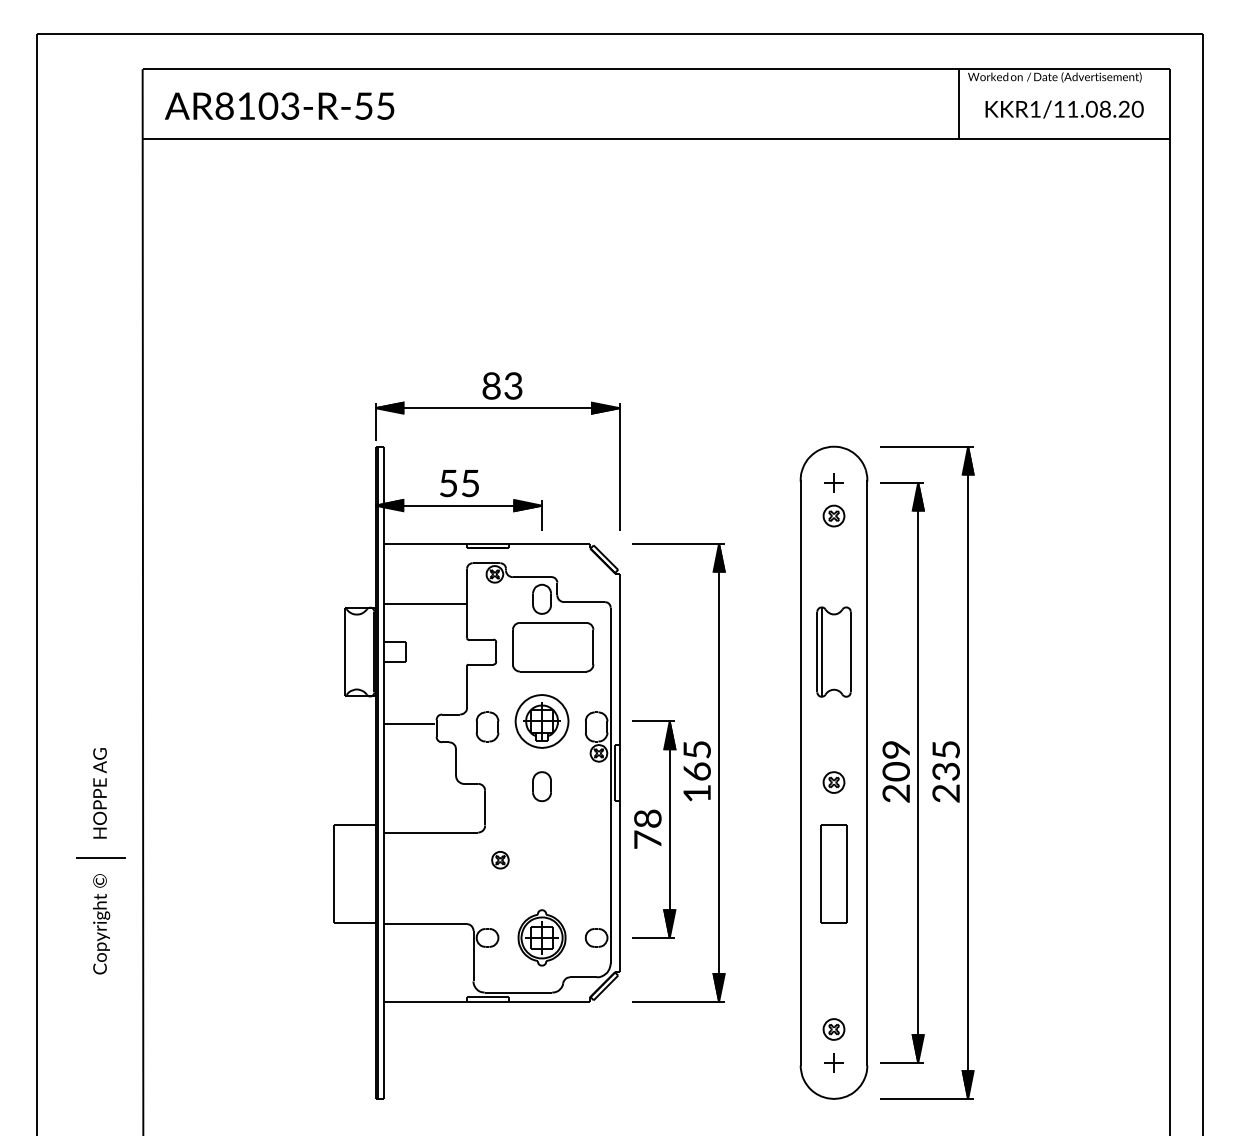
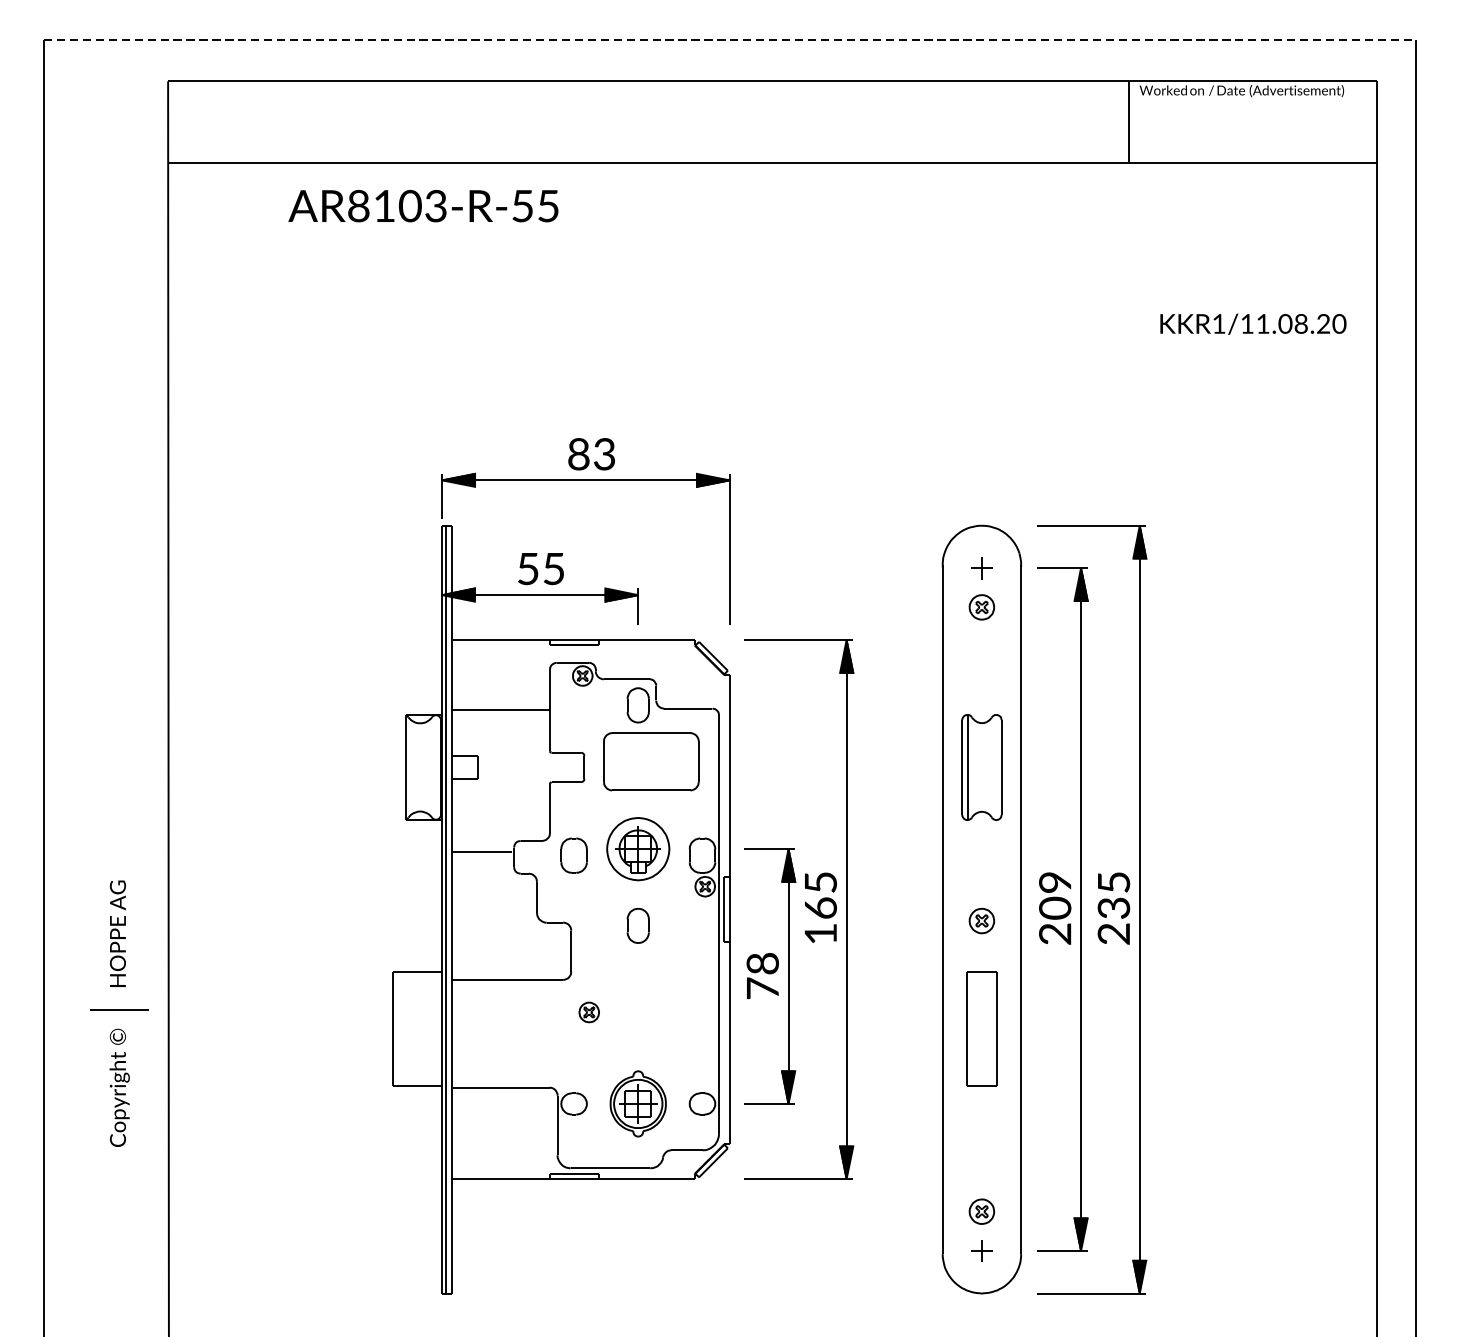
line: (620, 34) -> (730, 40), solid -> dashed
text: (279, 105) -> (423, 205), moved
text: (1064, 109) -> (1253, 324), moved

